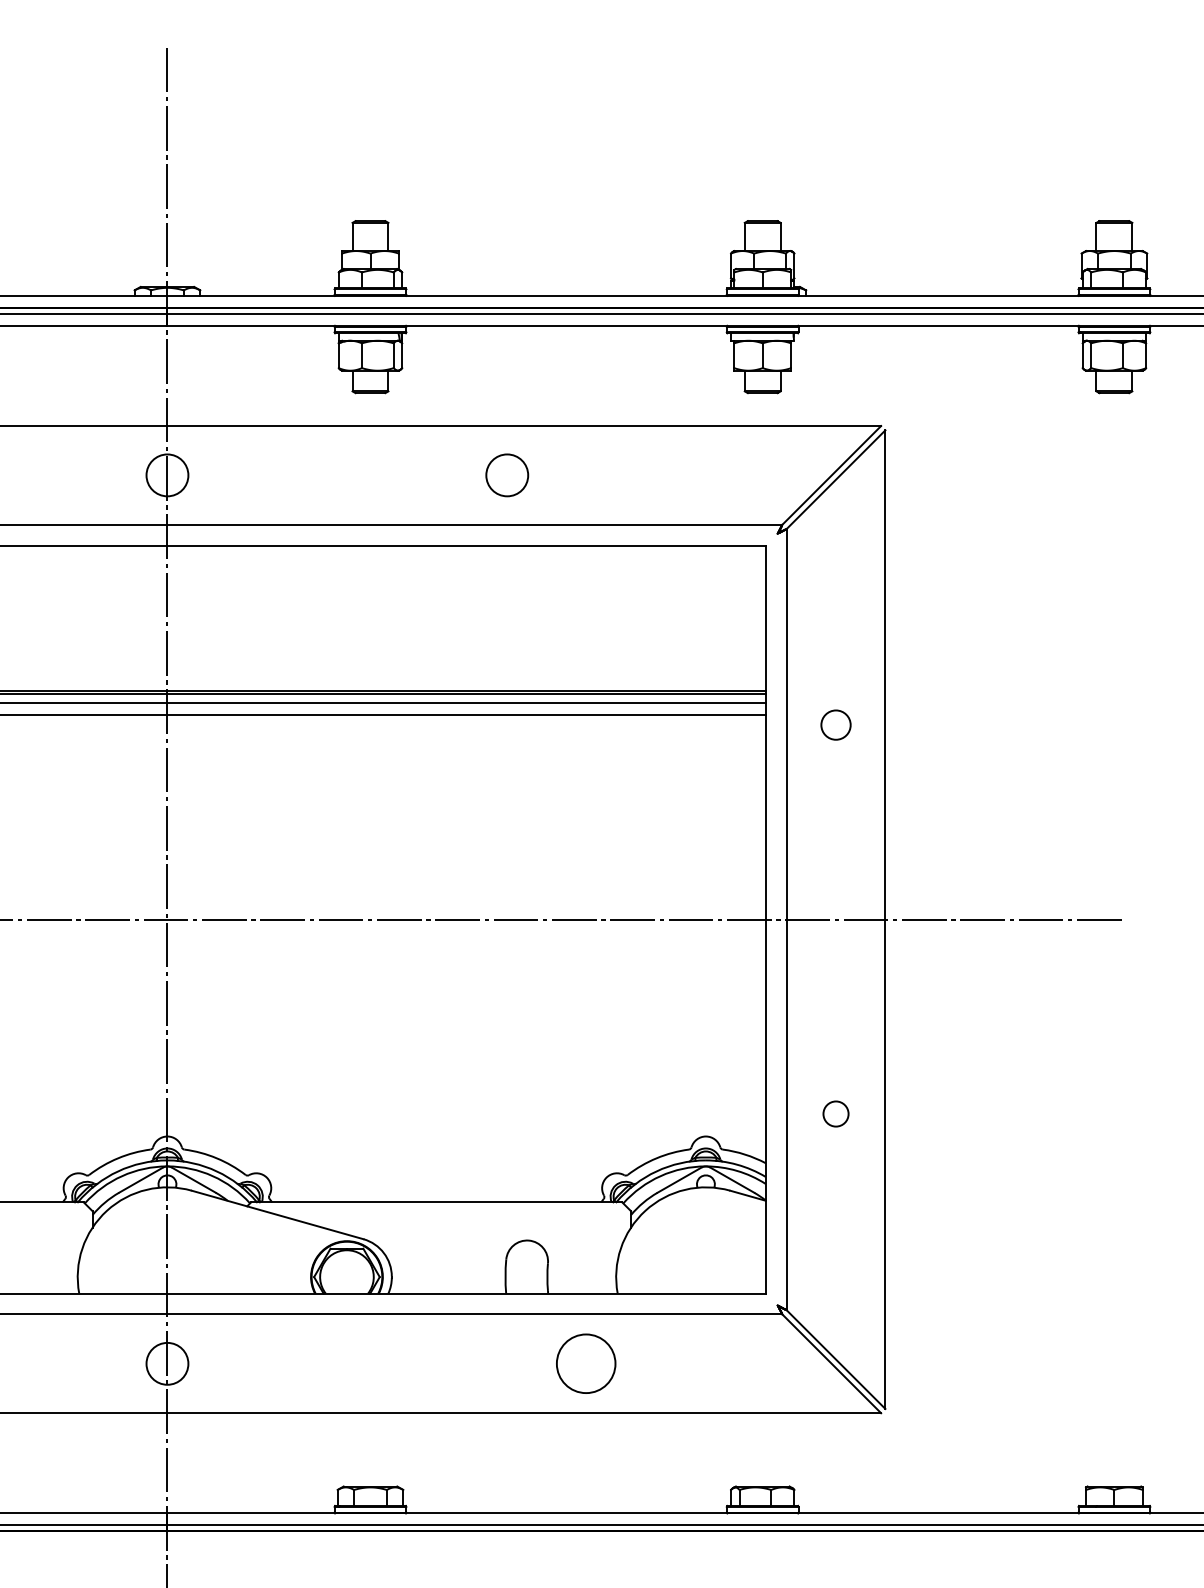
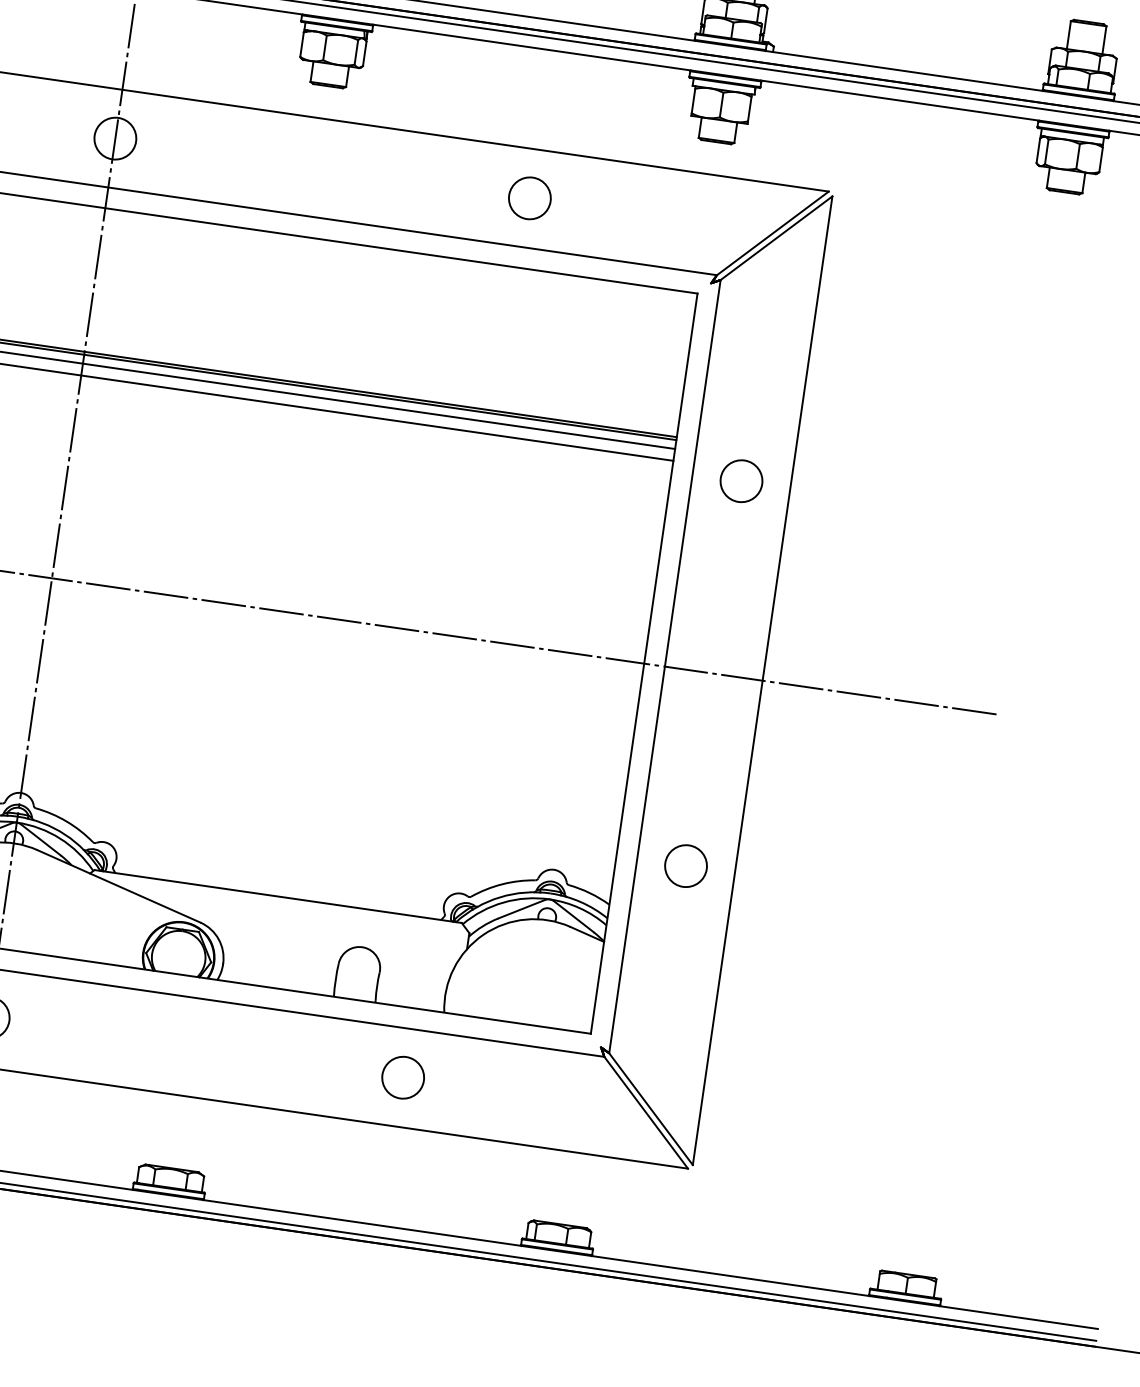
circle: (507, 475) -> (530, 198), moved
circle: (835, 724) -> (741, 480), size x1.43
circle: (835, 1113) -> (685, 865), size x1.67
circle: (586, 1363) -> (403, 1077), size x0.71

